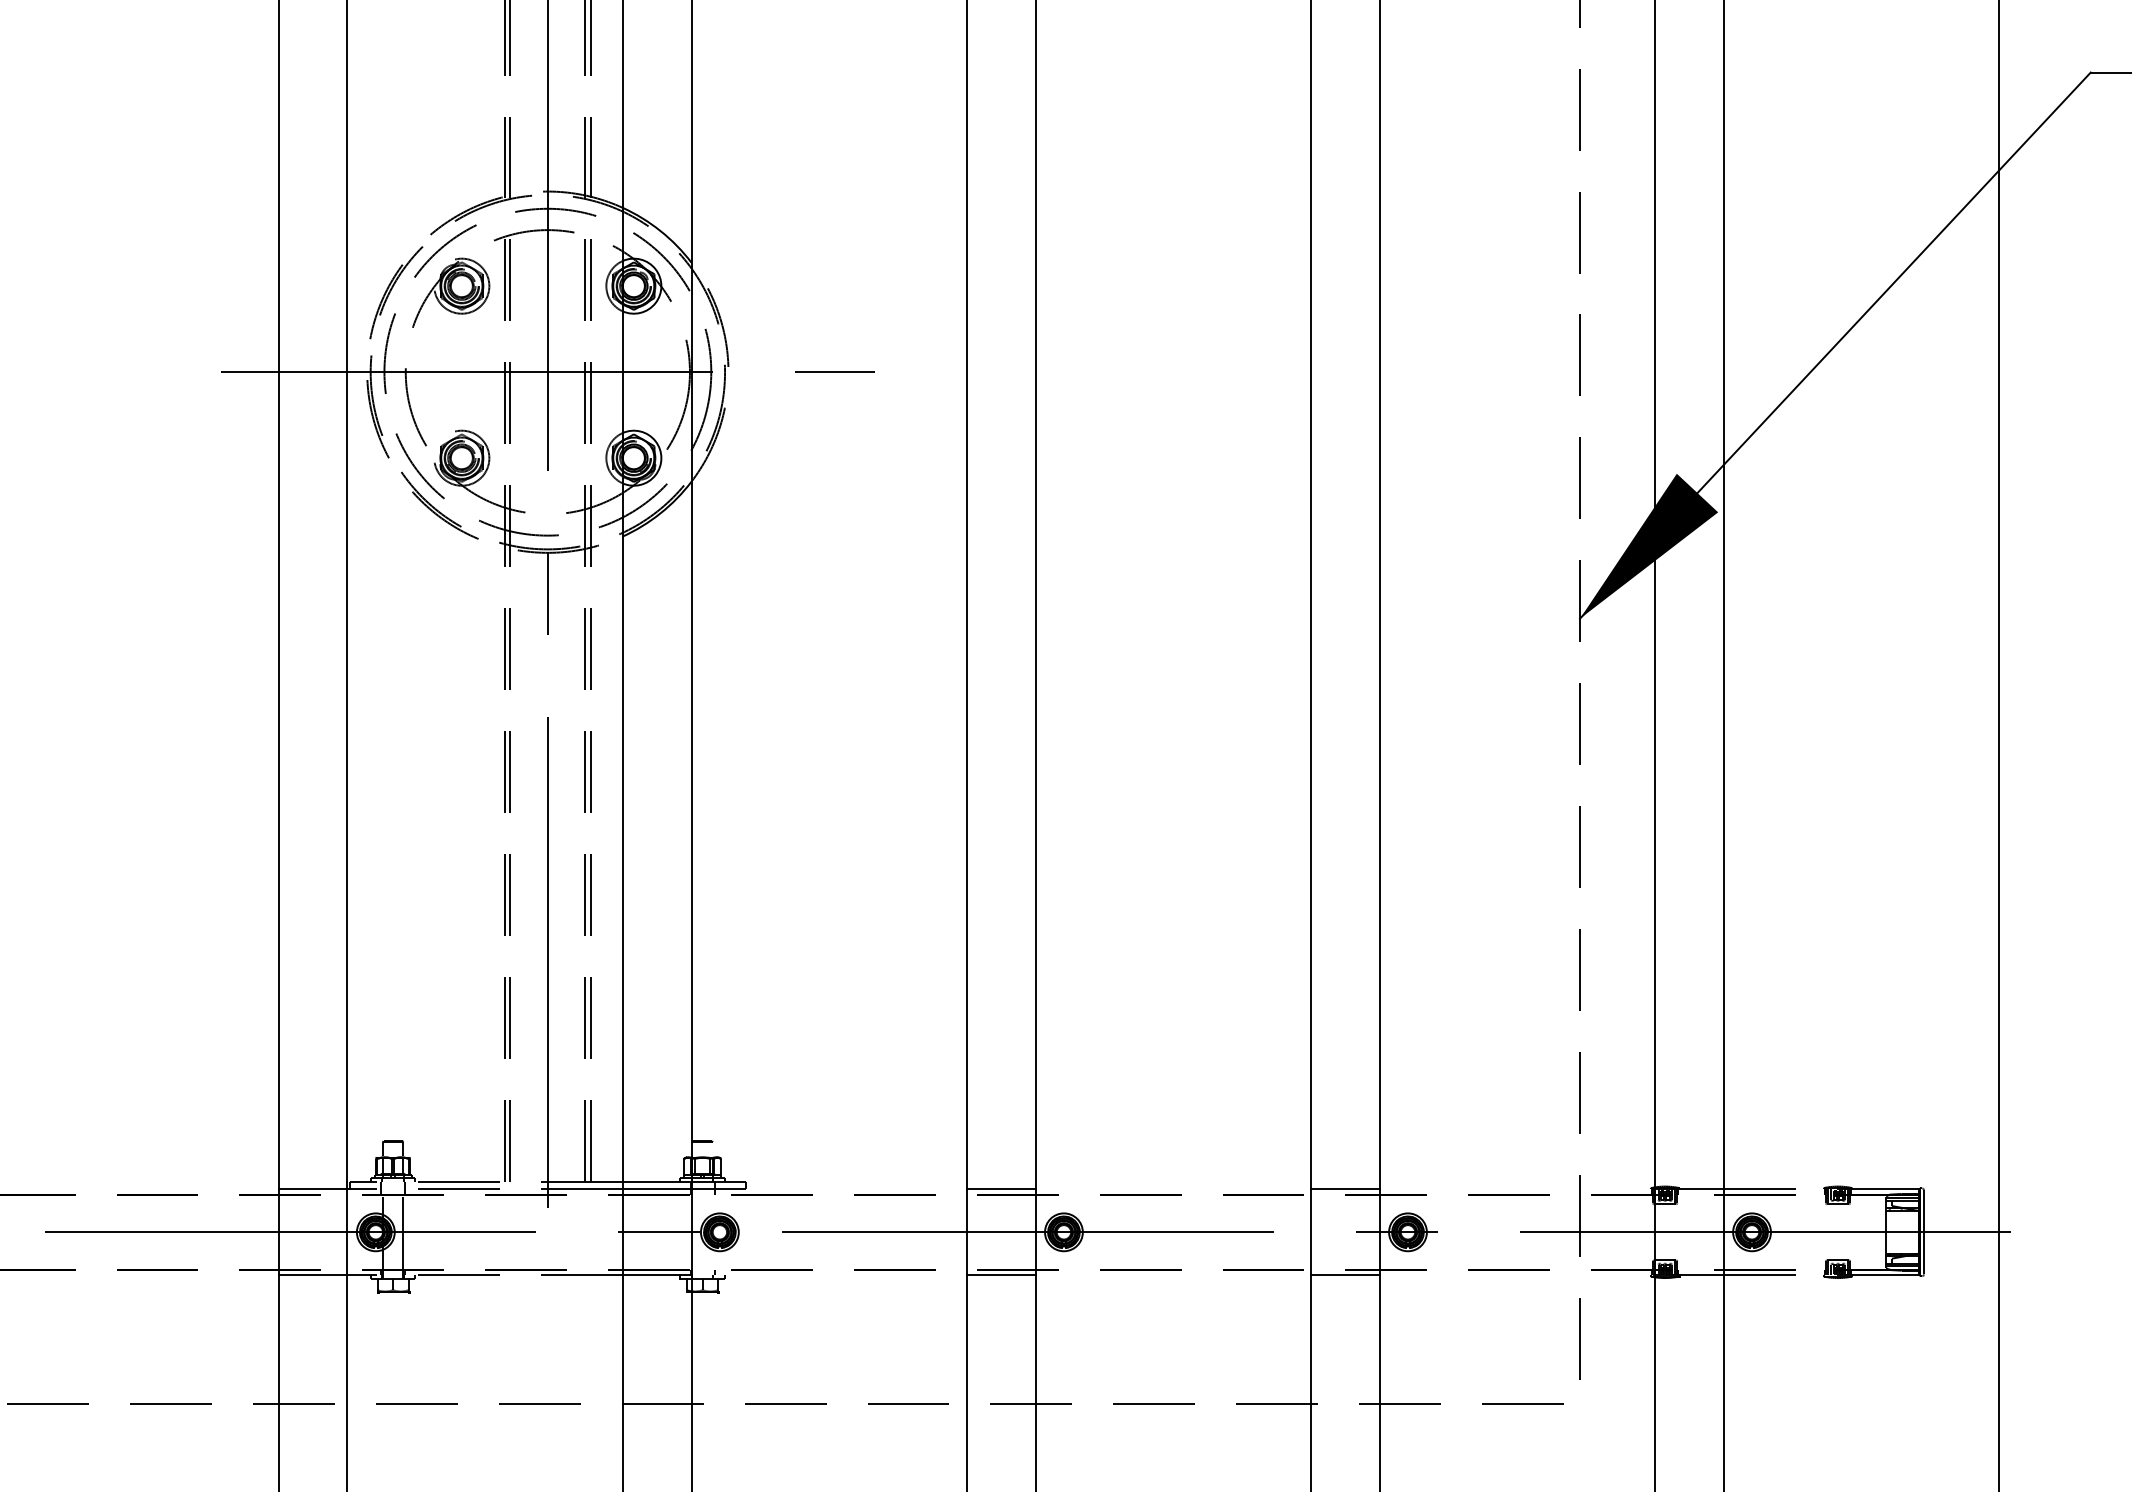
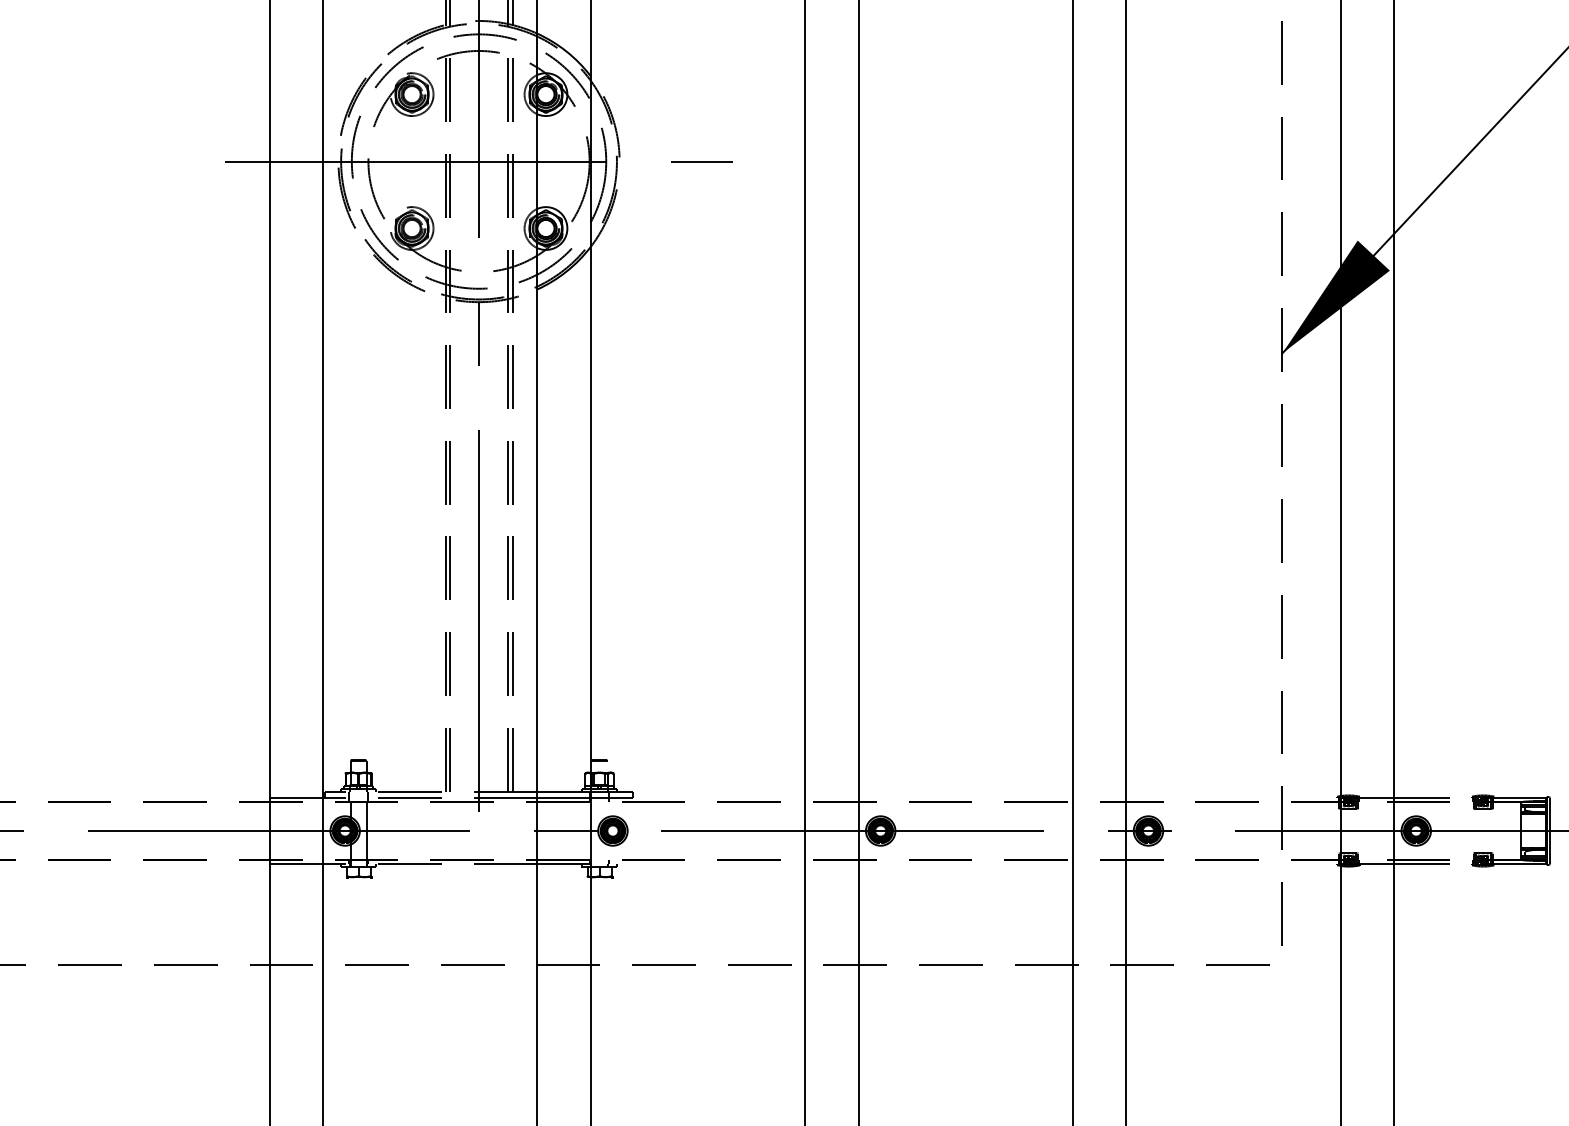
line: (1000, 1189) -> (831, 797), removed
line: (1344, 1189) -> (1099, 797), removed
line: (1000, 1275) -> (831, 864), removed
line: (1344, 1275) -> (1099, 864), removed

